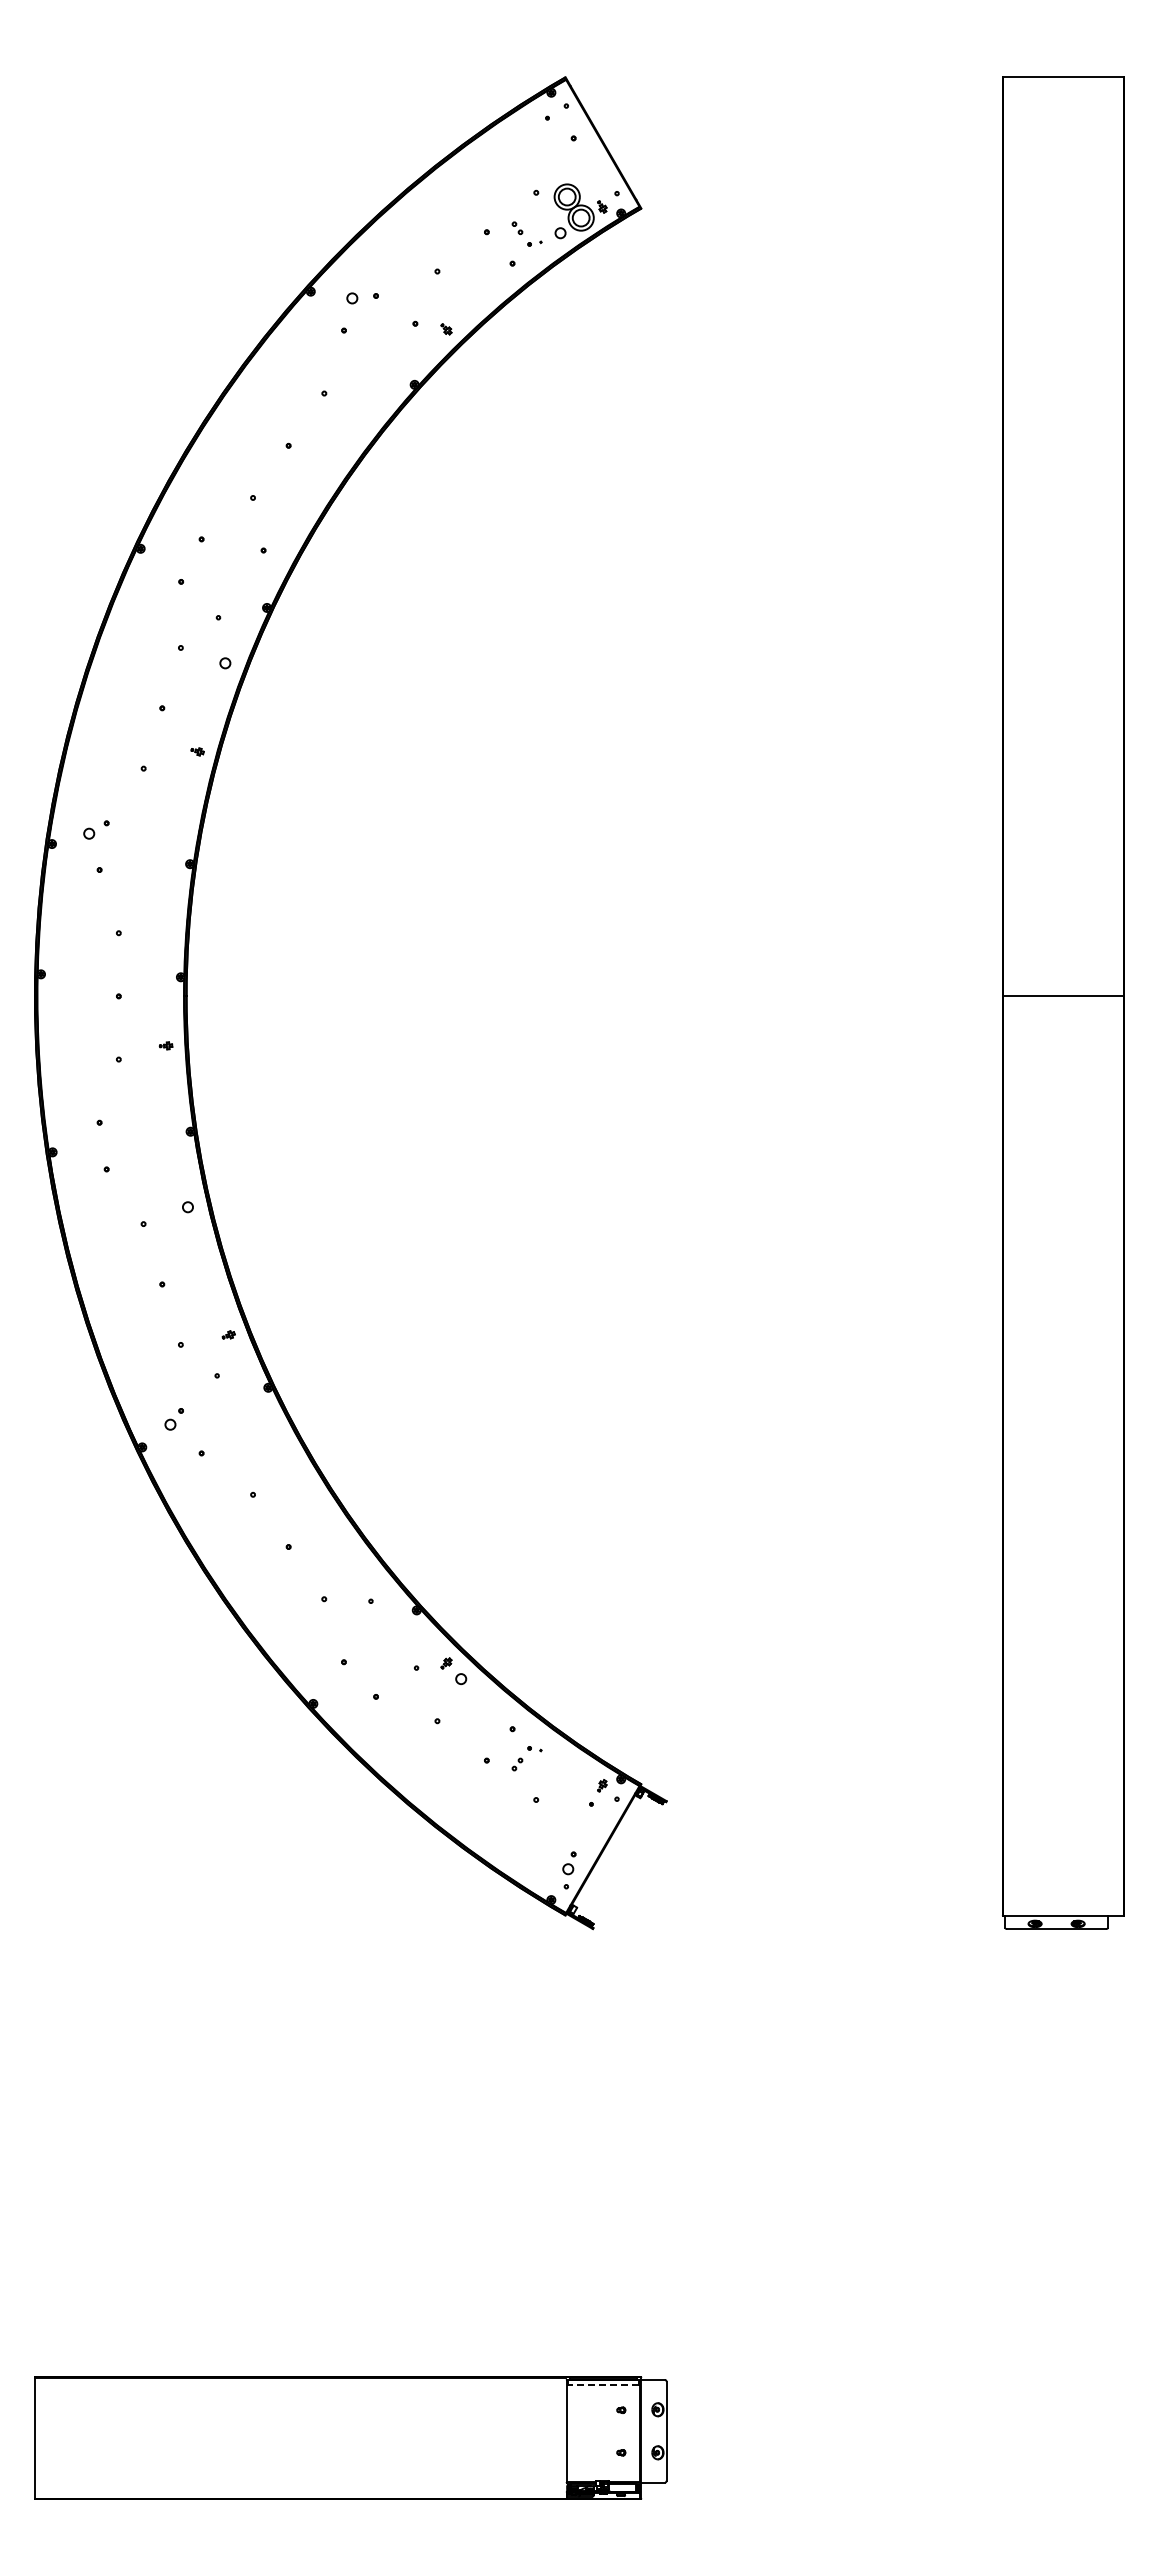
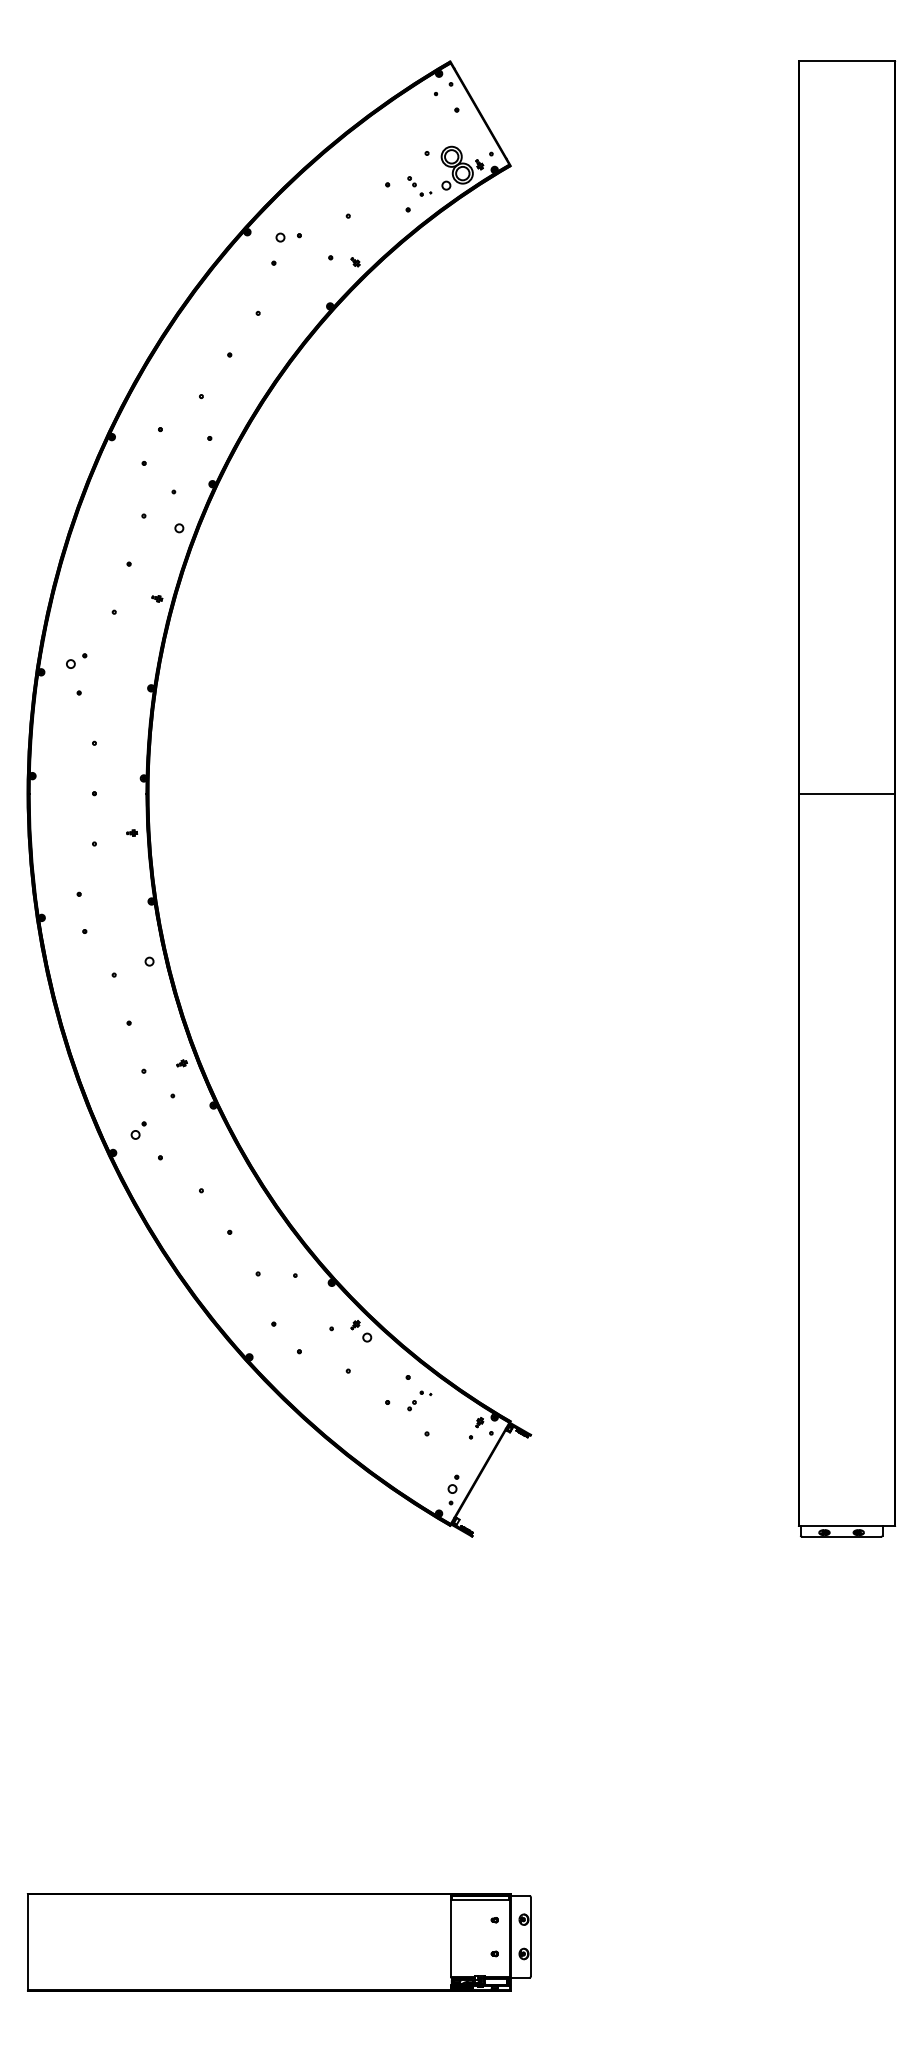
line: (602, 2385) -> (479, 1900), dashed -> solid

